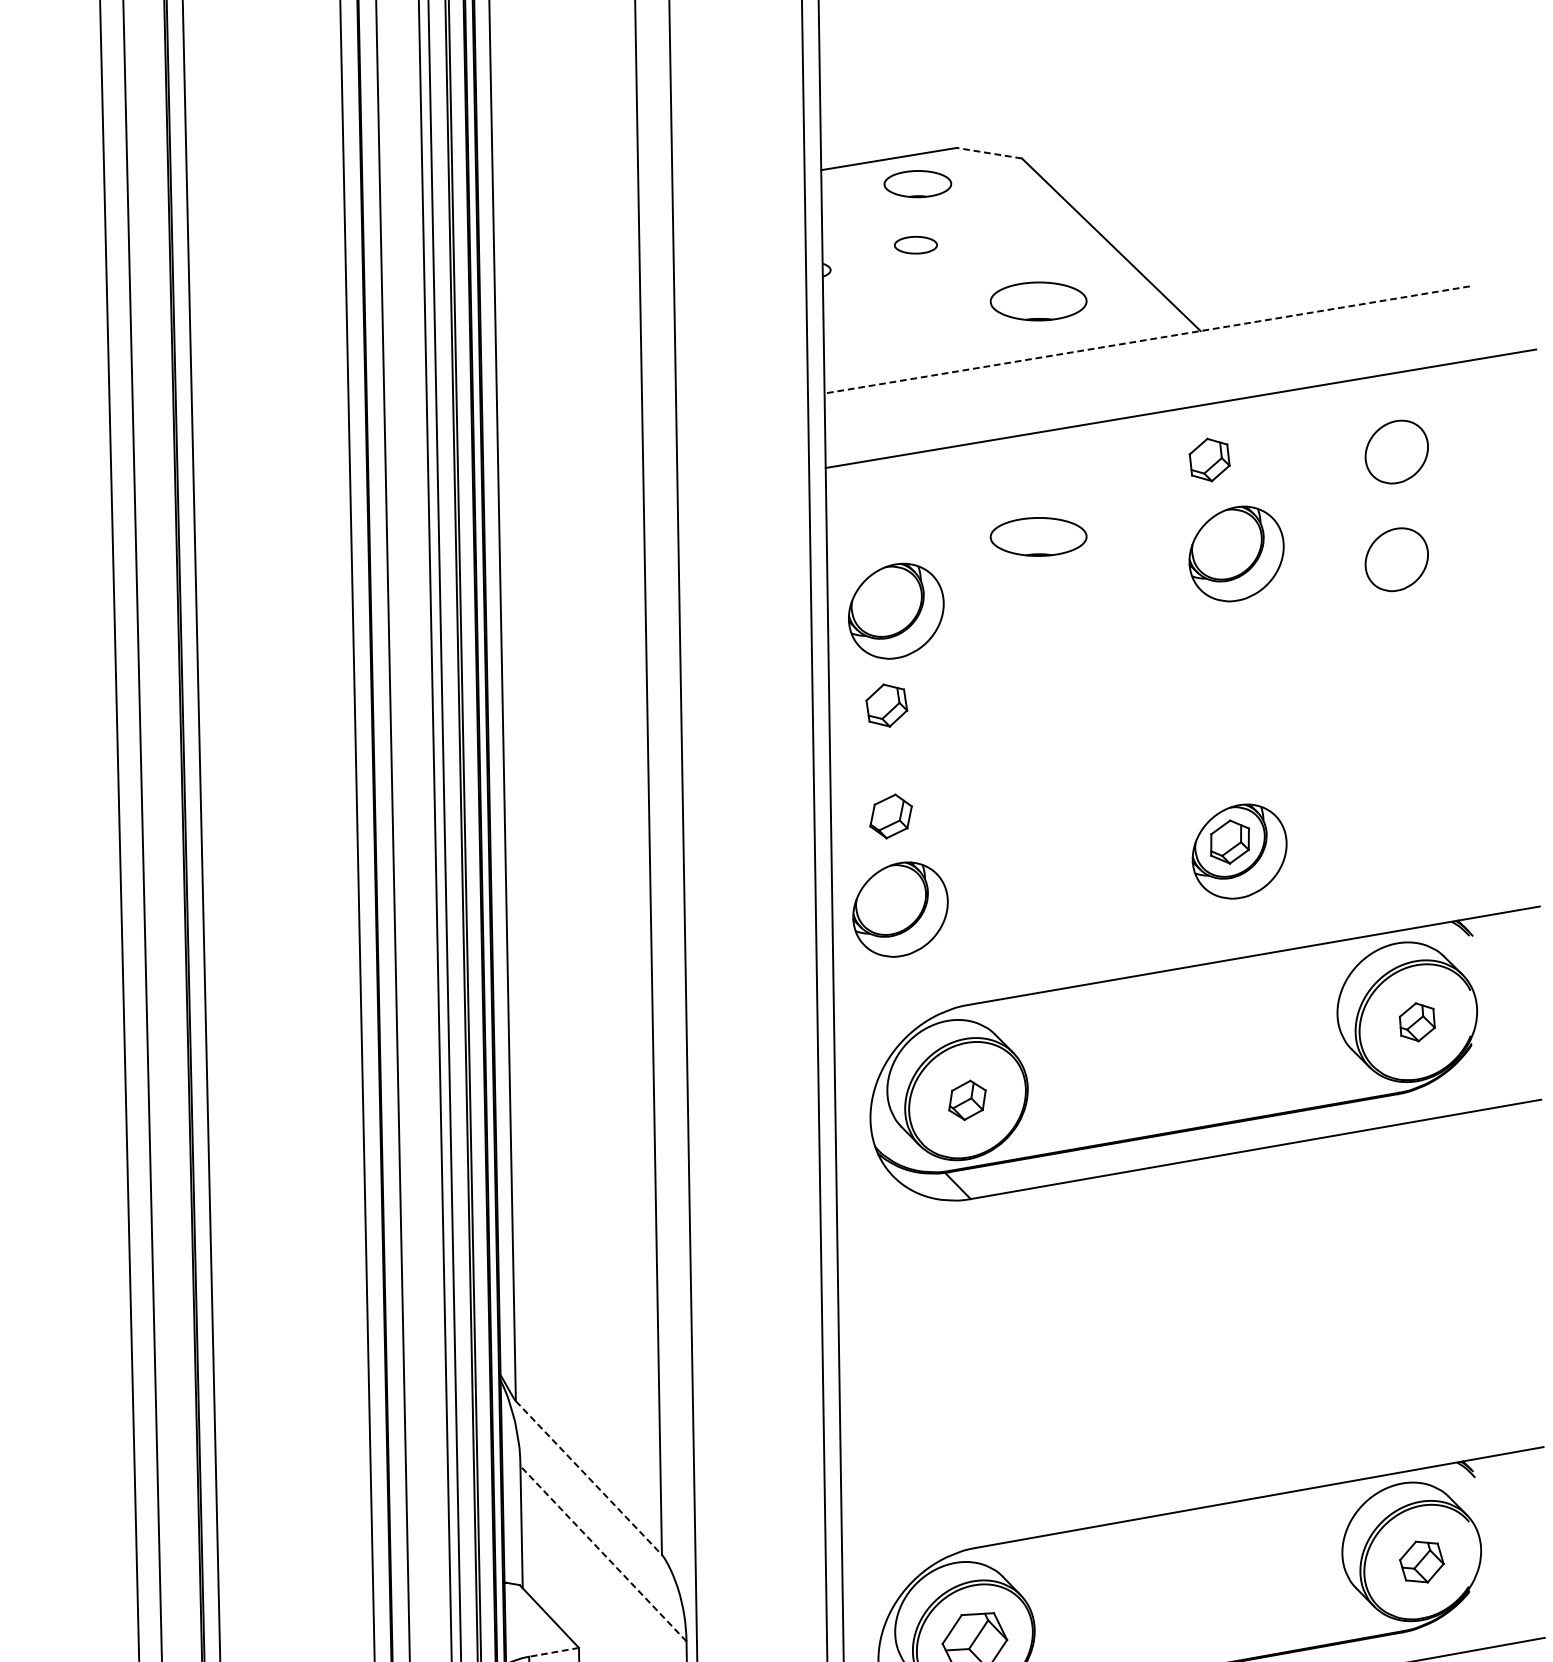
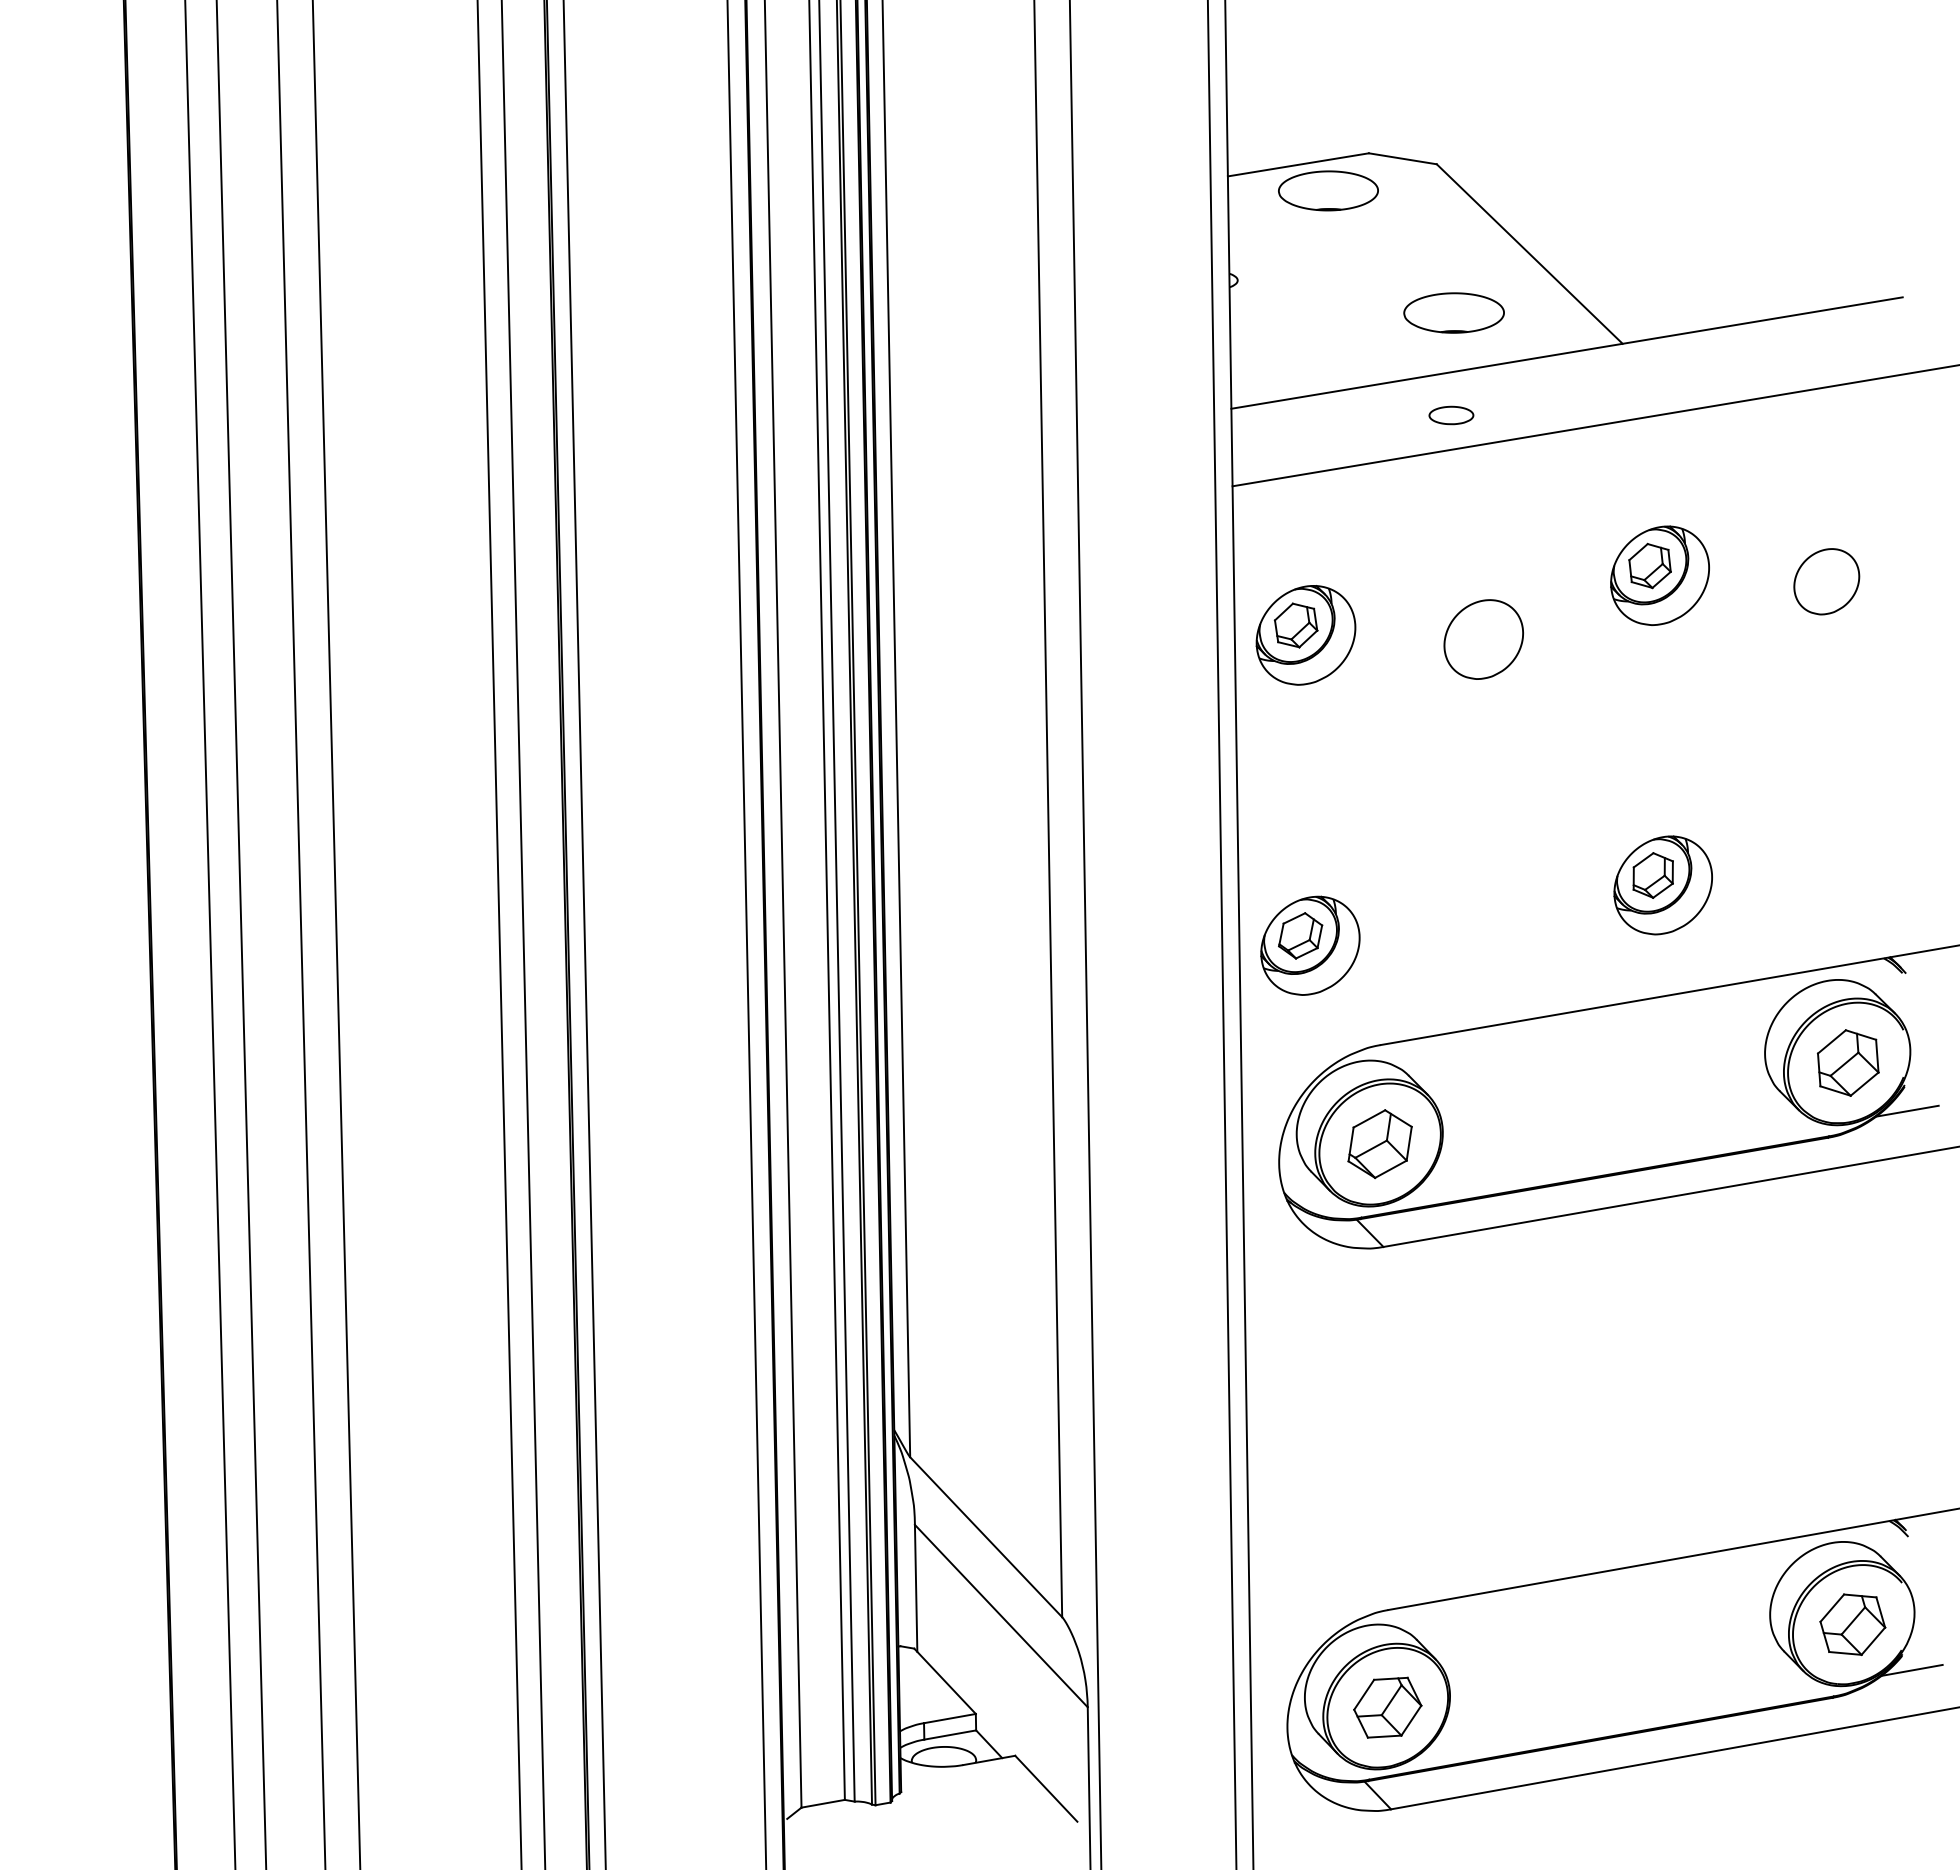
line: (989, 152) -> (1402, 158), dashed -> solid
part: (917, 183) -> (1328, 190), size x1.43
part: (915, 245) -> (1451, 415), moved
line: (1146, 340) -> (1566, 353), dashed -> solid
part: (1396, 451) -> (1826, 469), removed
part: (1209, 459) -> (1649, 565), moved
part: (1038, 536) -> (1453, 557), removed
part: (1066, 615) -> (1483, 639), added
part: (886, 705) -> (1295, 625), moved
part: (891, 816) -> (1300, 935), moved
part: (1416, 1021) -> (1847, 1062), size x1.67
line: (1474, 1067) -> (1907, 1110), added
part: (966, 1100) -> (1379, 1144), size x1.67
line: (589, 1478) -> (986, 1537), dashed -> solid
line: (603, 1554) -> (1001, 1616), dashed -> solid
part: (1421, 1561) -> (1852, 1624), size x1.43
line: (1478, 1605) -> (1911, 1669), added
line: (553, 1652) -> (949, 1718), dashed -> solid

